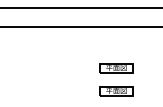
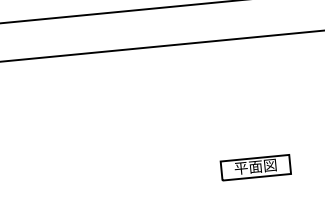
part: (116, 68) -> (251, 121), removed

